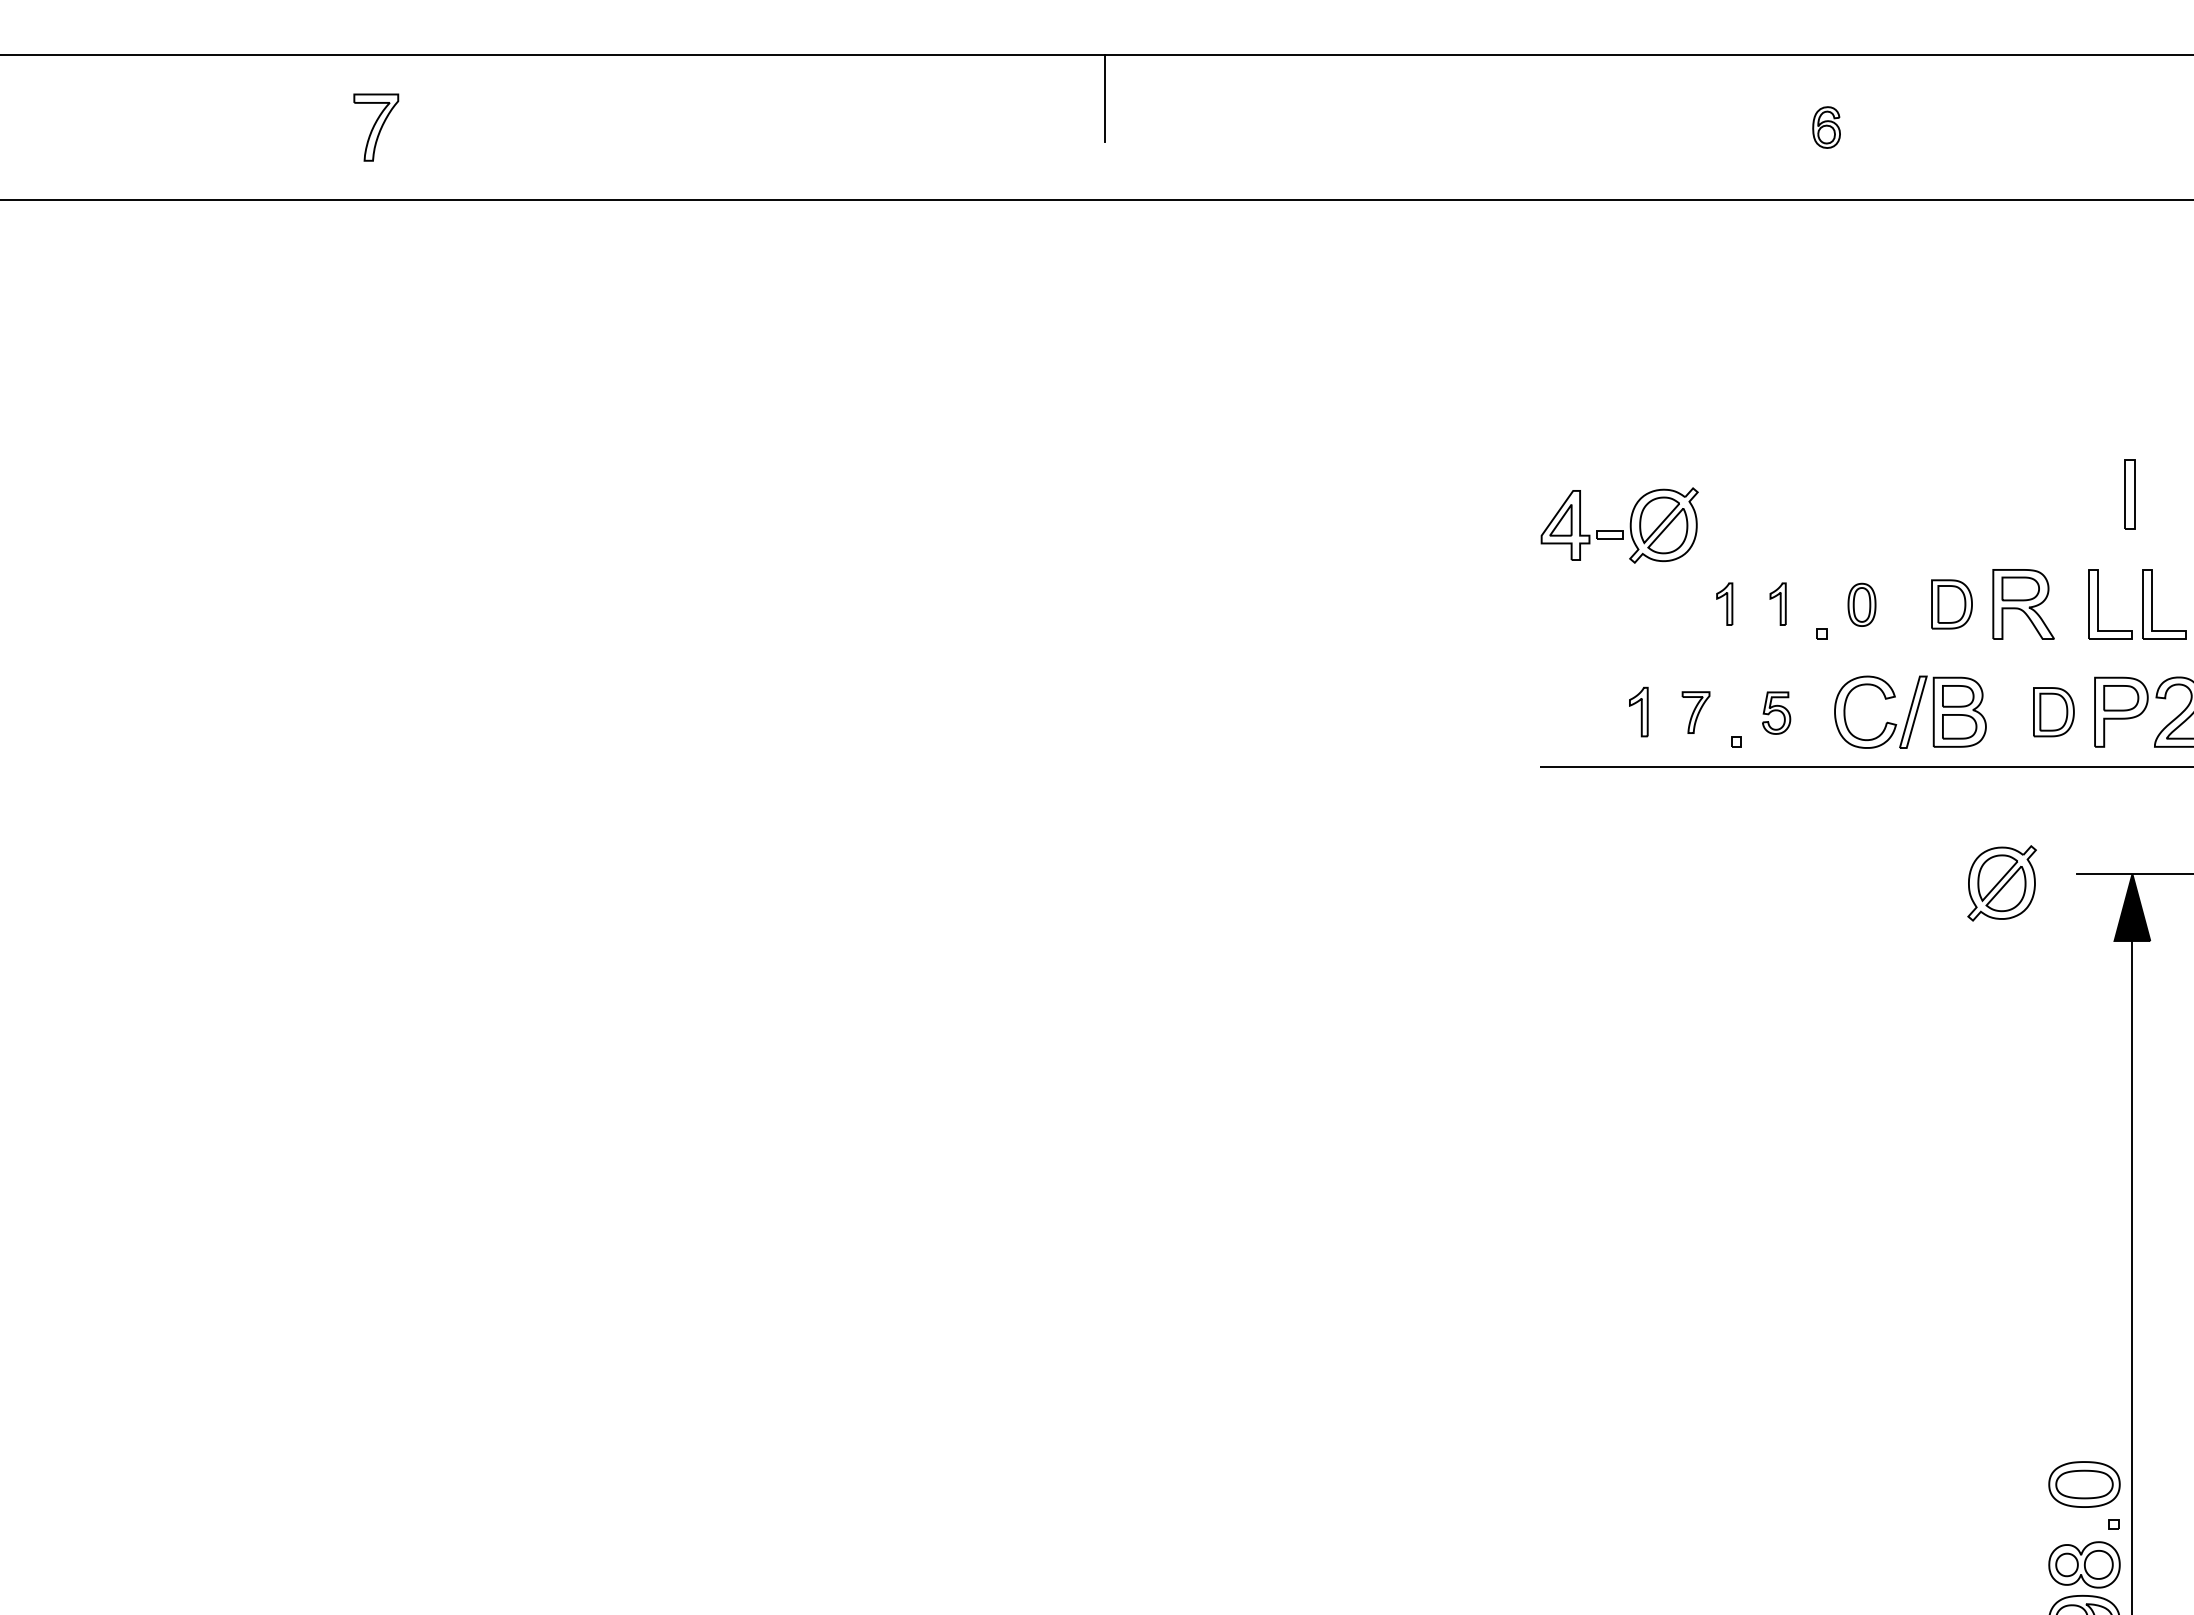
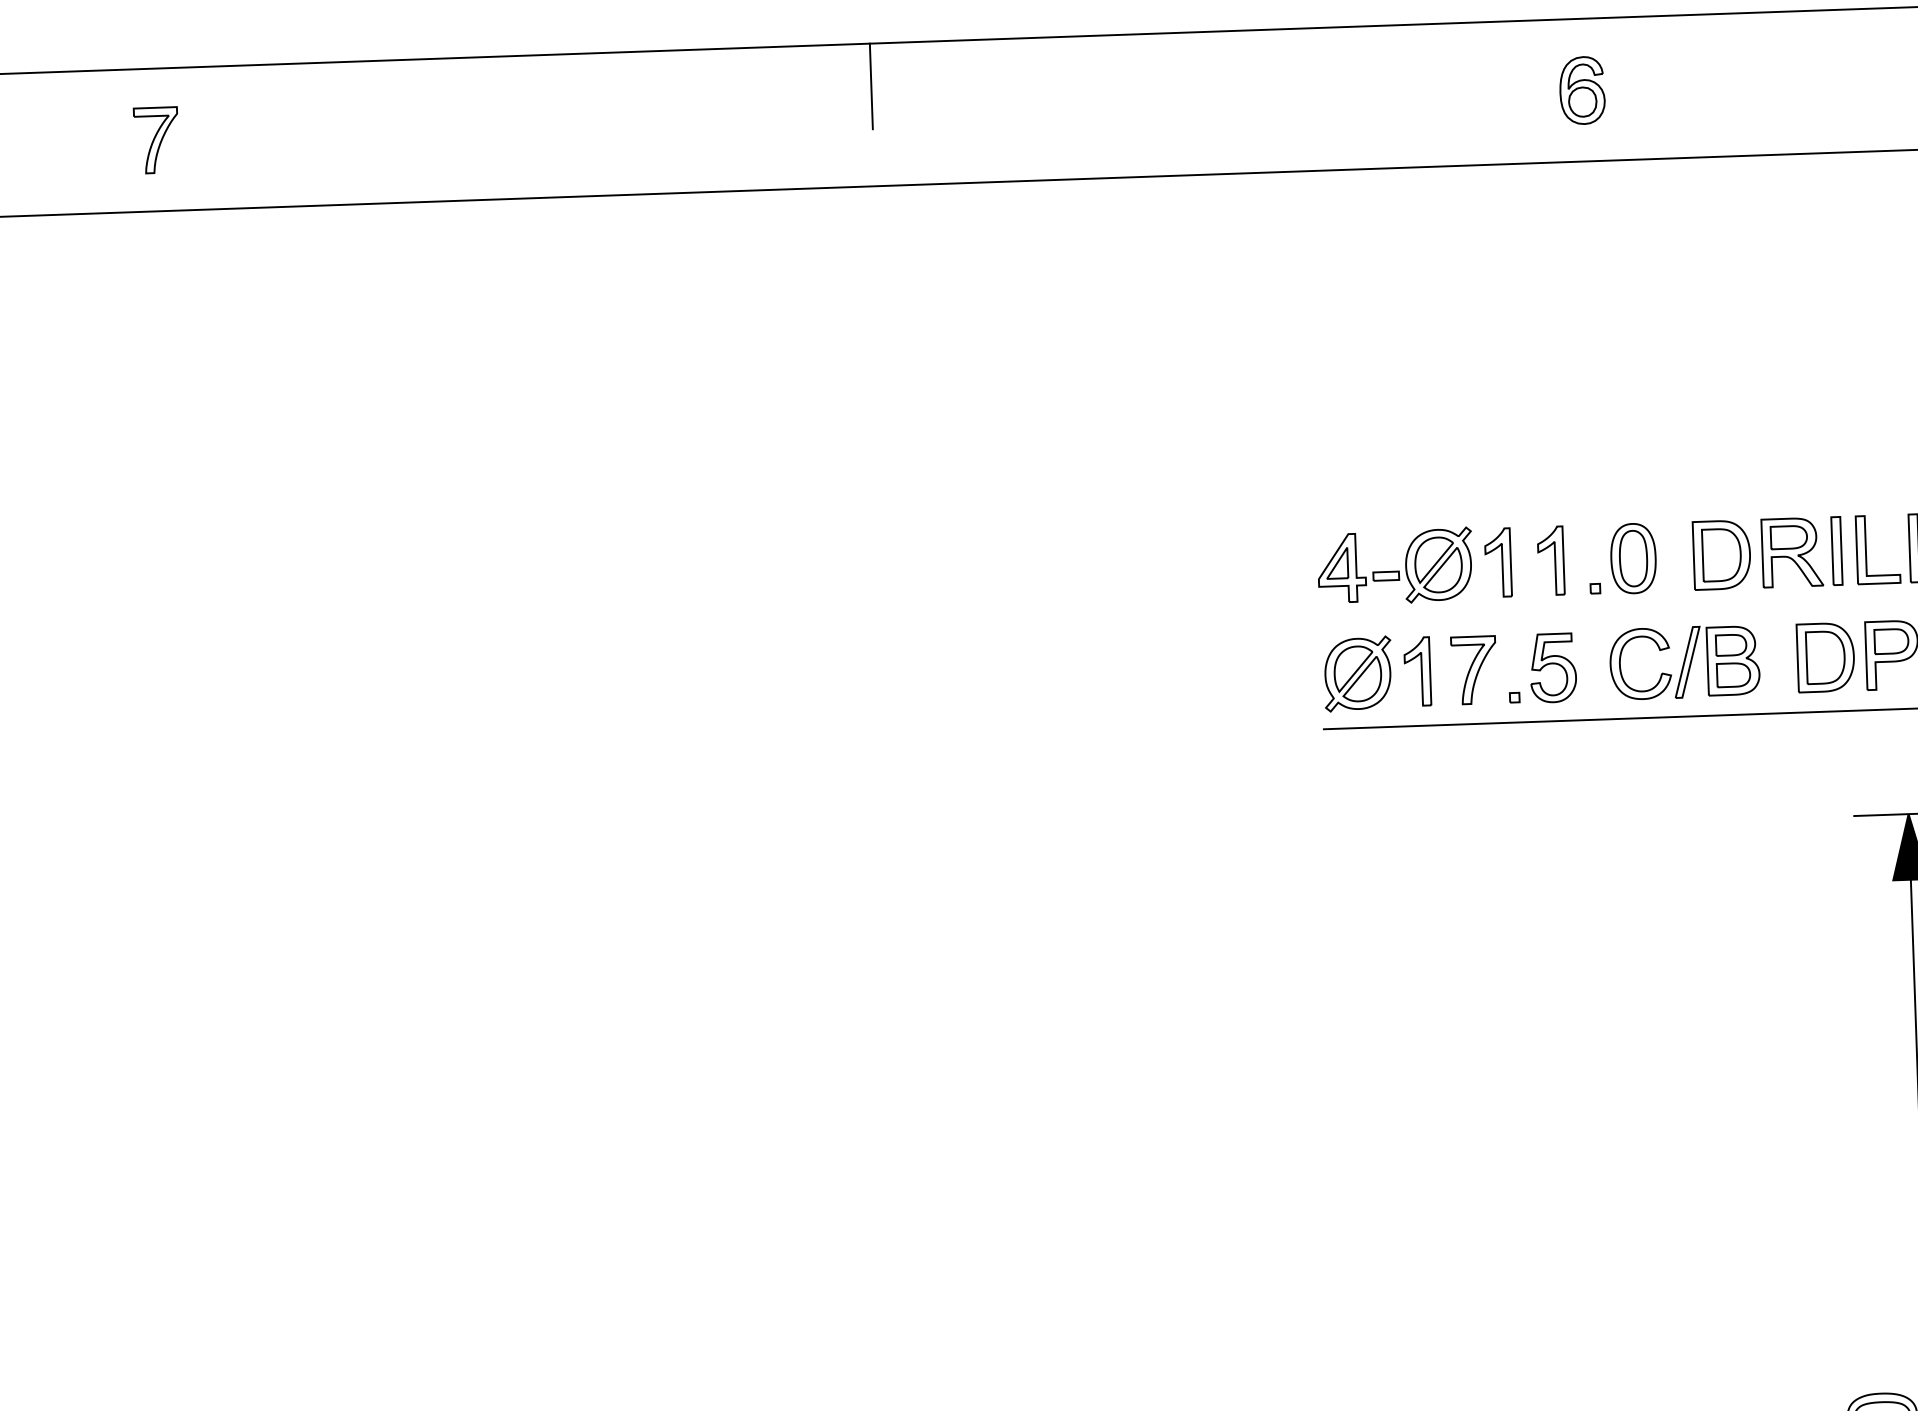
part: (1826, 127) -> (1582, 90), size x1.67
part: (2129, 494) -> (1836, 551), moved
part: (1619, 525) -> (1395, 566), moved
part: (1724, 603) -> (1498, 561), size x1.67
part: (1777, 603) -> (1550, 560), size x1.67
part: (1861, 604) -> (1632, 558), size x1.67
part: (1951, 604) -> (1721, 555), size x1.43
part: (1638, 711) -> (1417, 671), size x1.43
part: (2053, 711) -> (1825, 656), size x1.43
part: (1695, 712) -> (1473, 670), size x1.67
part: (1776, 712) -> (1553, 667), size x1.67
part: (2001, 883) -> (1357, 674), moved

